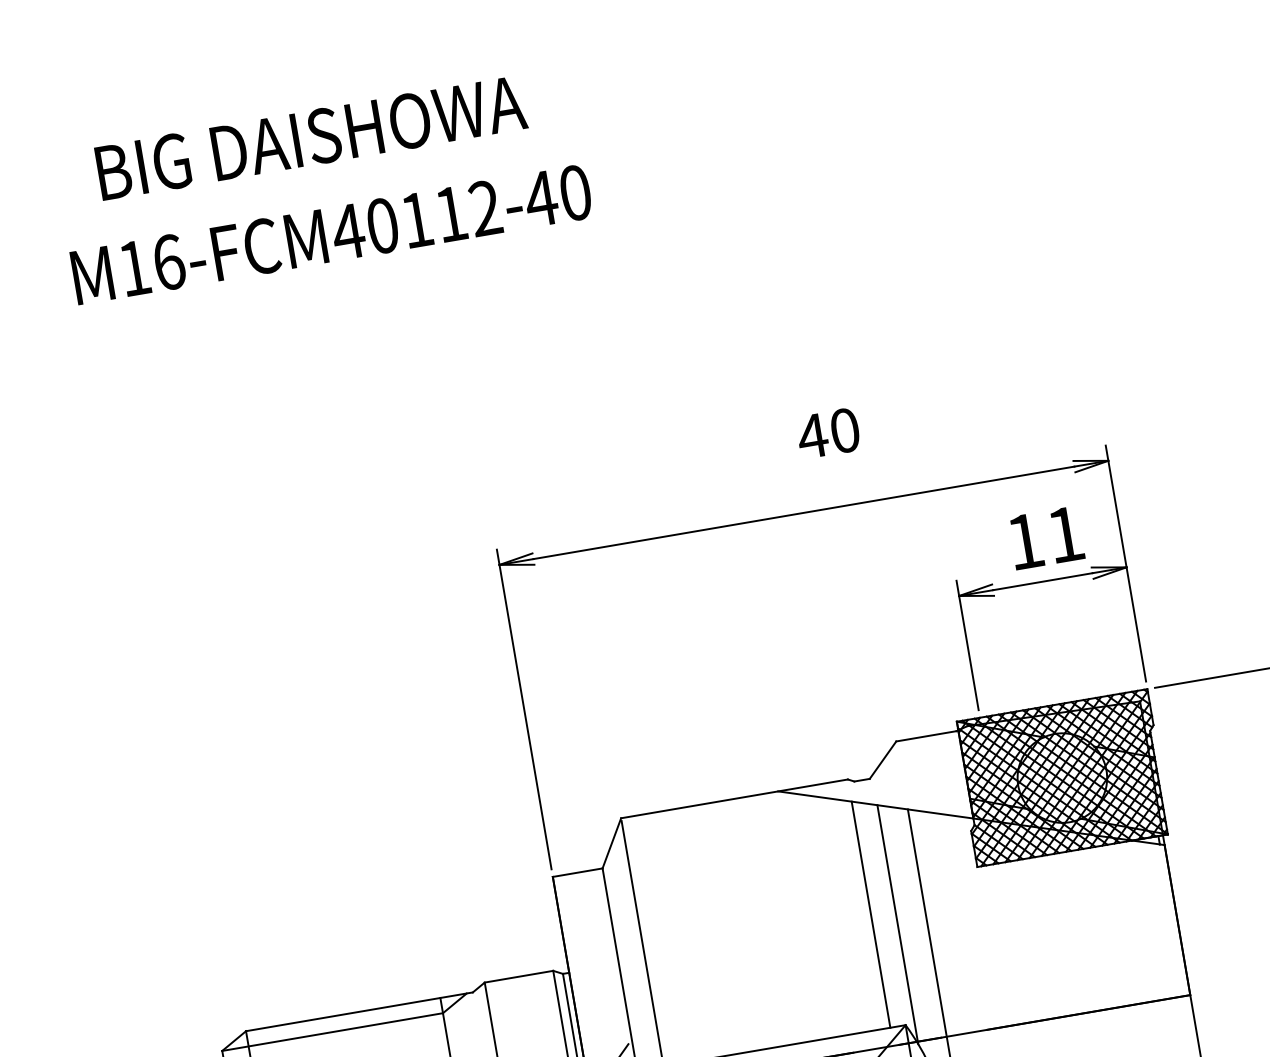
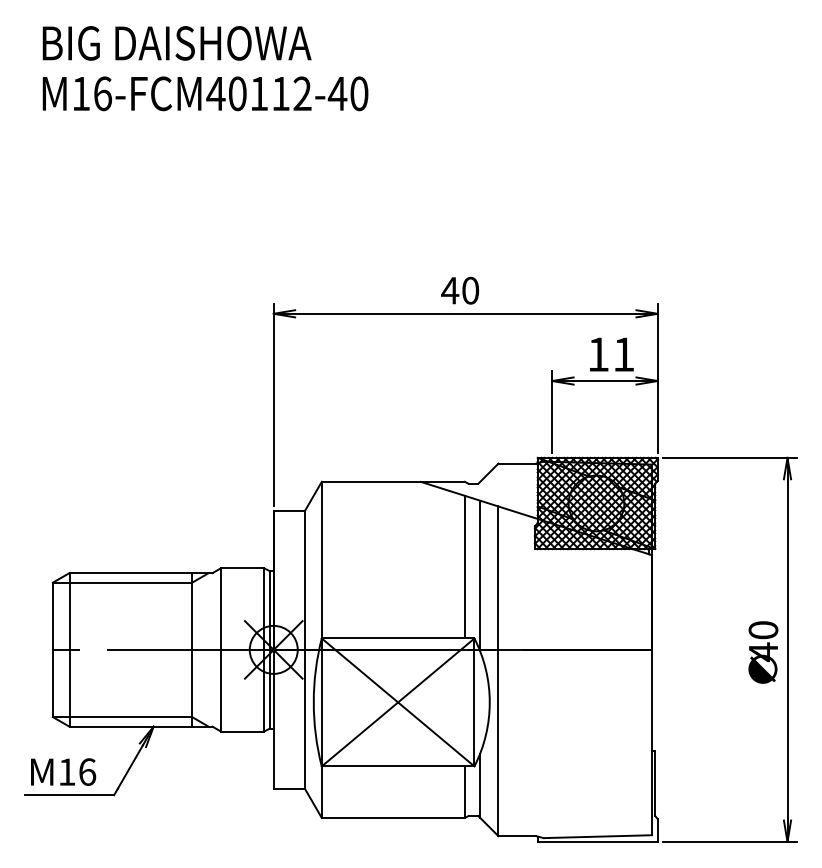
text: (310, 138) -> (176, 43), moved
text: (828, 433) -> (460, 290), moved

